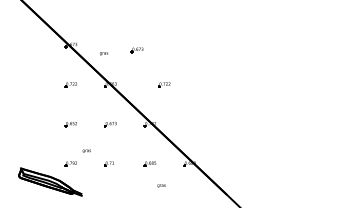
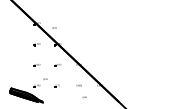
part: (136, 50) -> (71, 26), removed
part: (162, 84) -> (85, 44), removed

